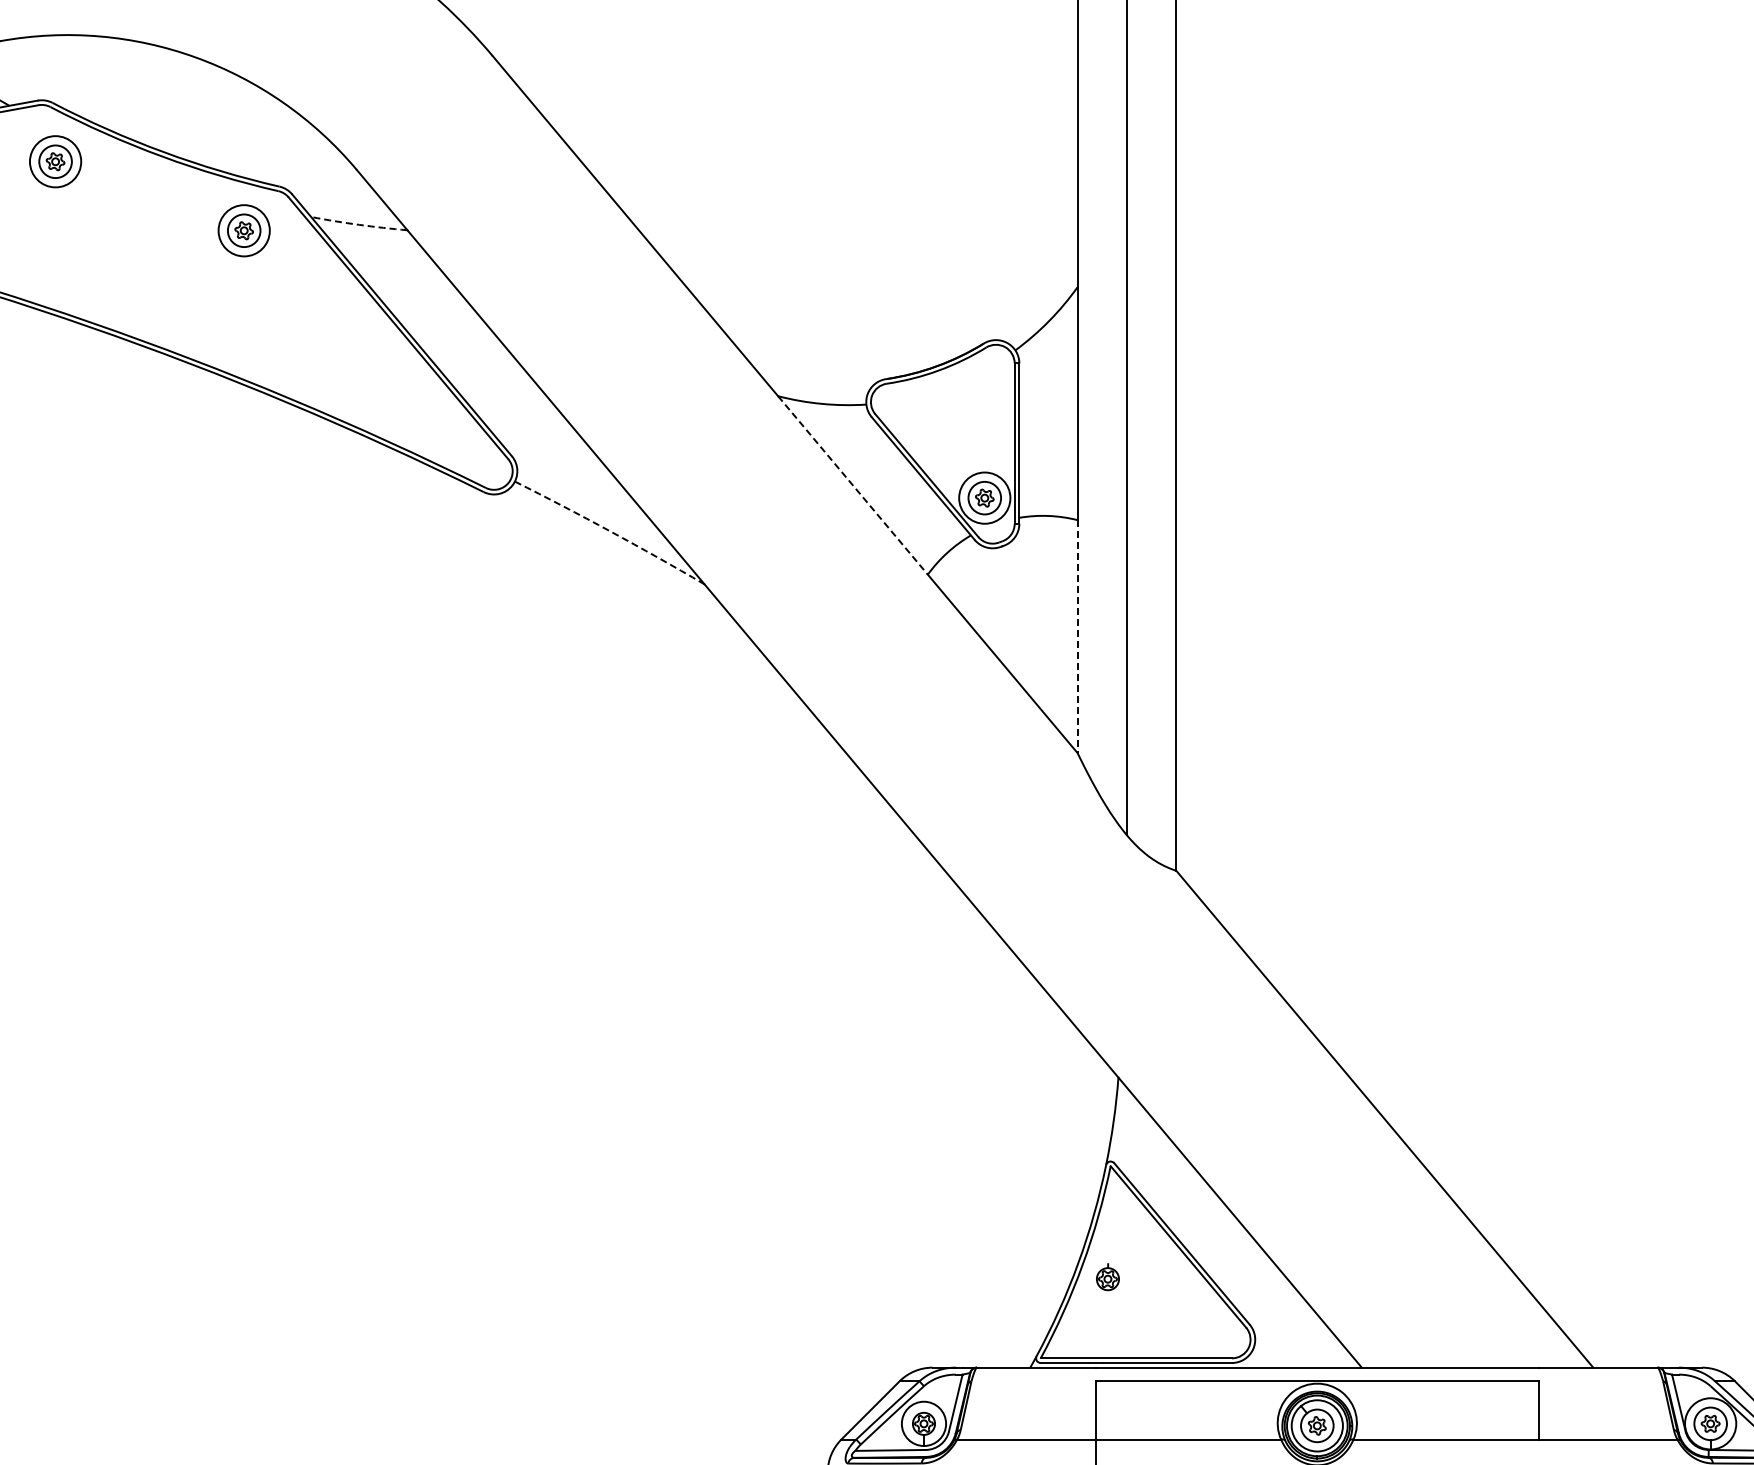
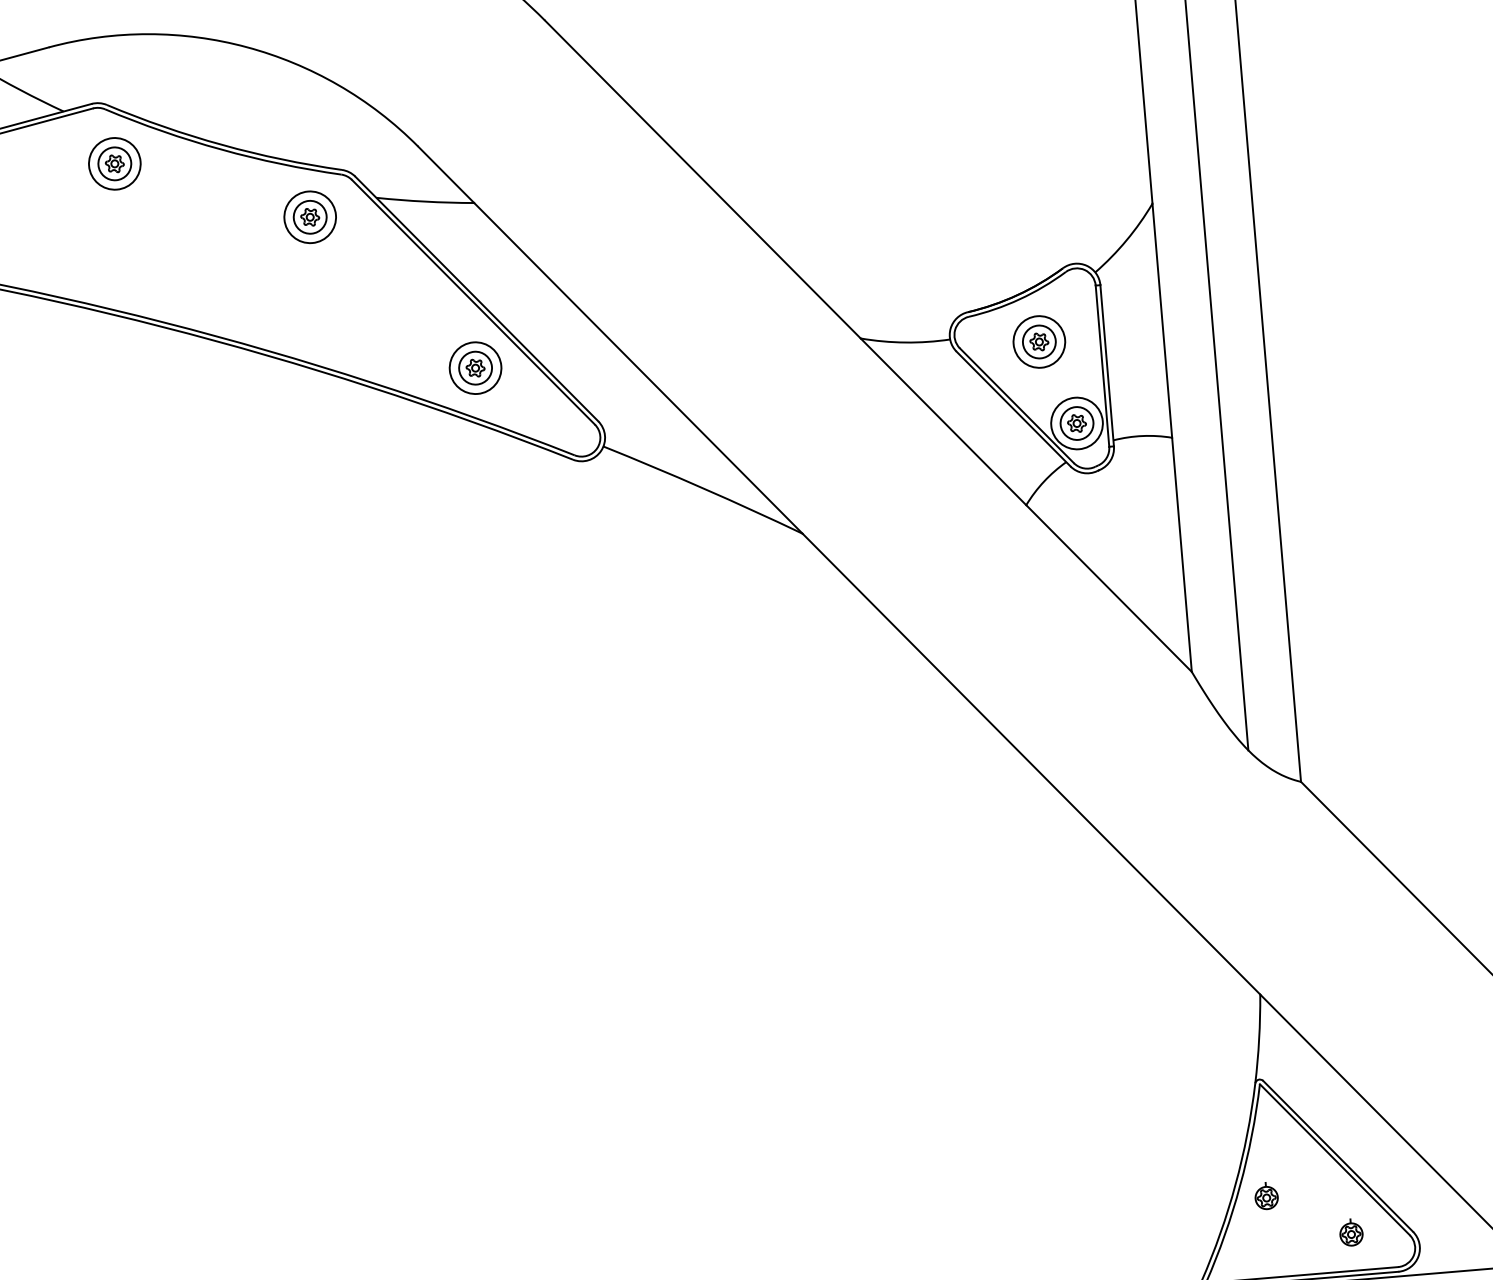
arc: (359, 224) -> (425, 201), dashed -> solid
part: (394, 393) -> (474, 368), added
part: (953, 414) -> (1038, 342), added
line: (853, 485) -> (944, 421), dashed -> solid
arc: (610, 531) -> (703, 488), dashed -> solid
line: (1077, 637) -> (1181, 555), dashed -> solid
part: (1188, 1320) -> (1351, 1232), added

